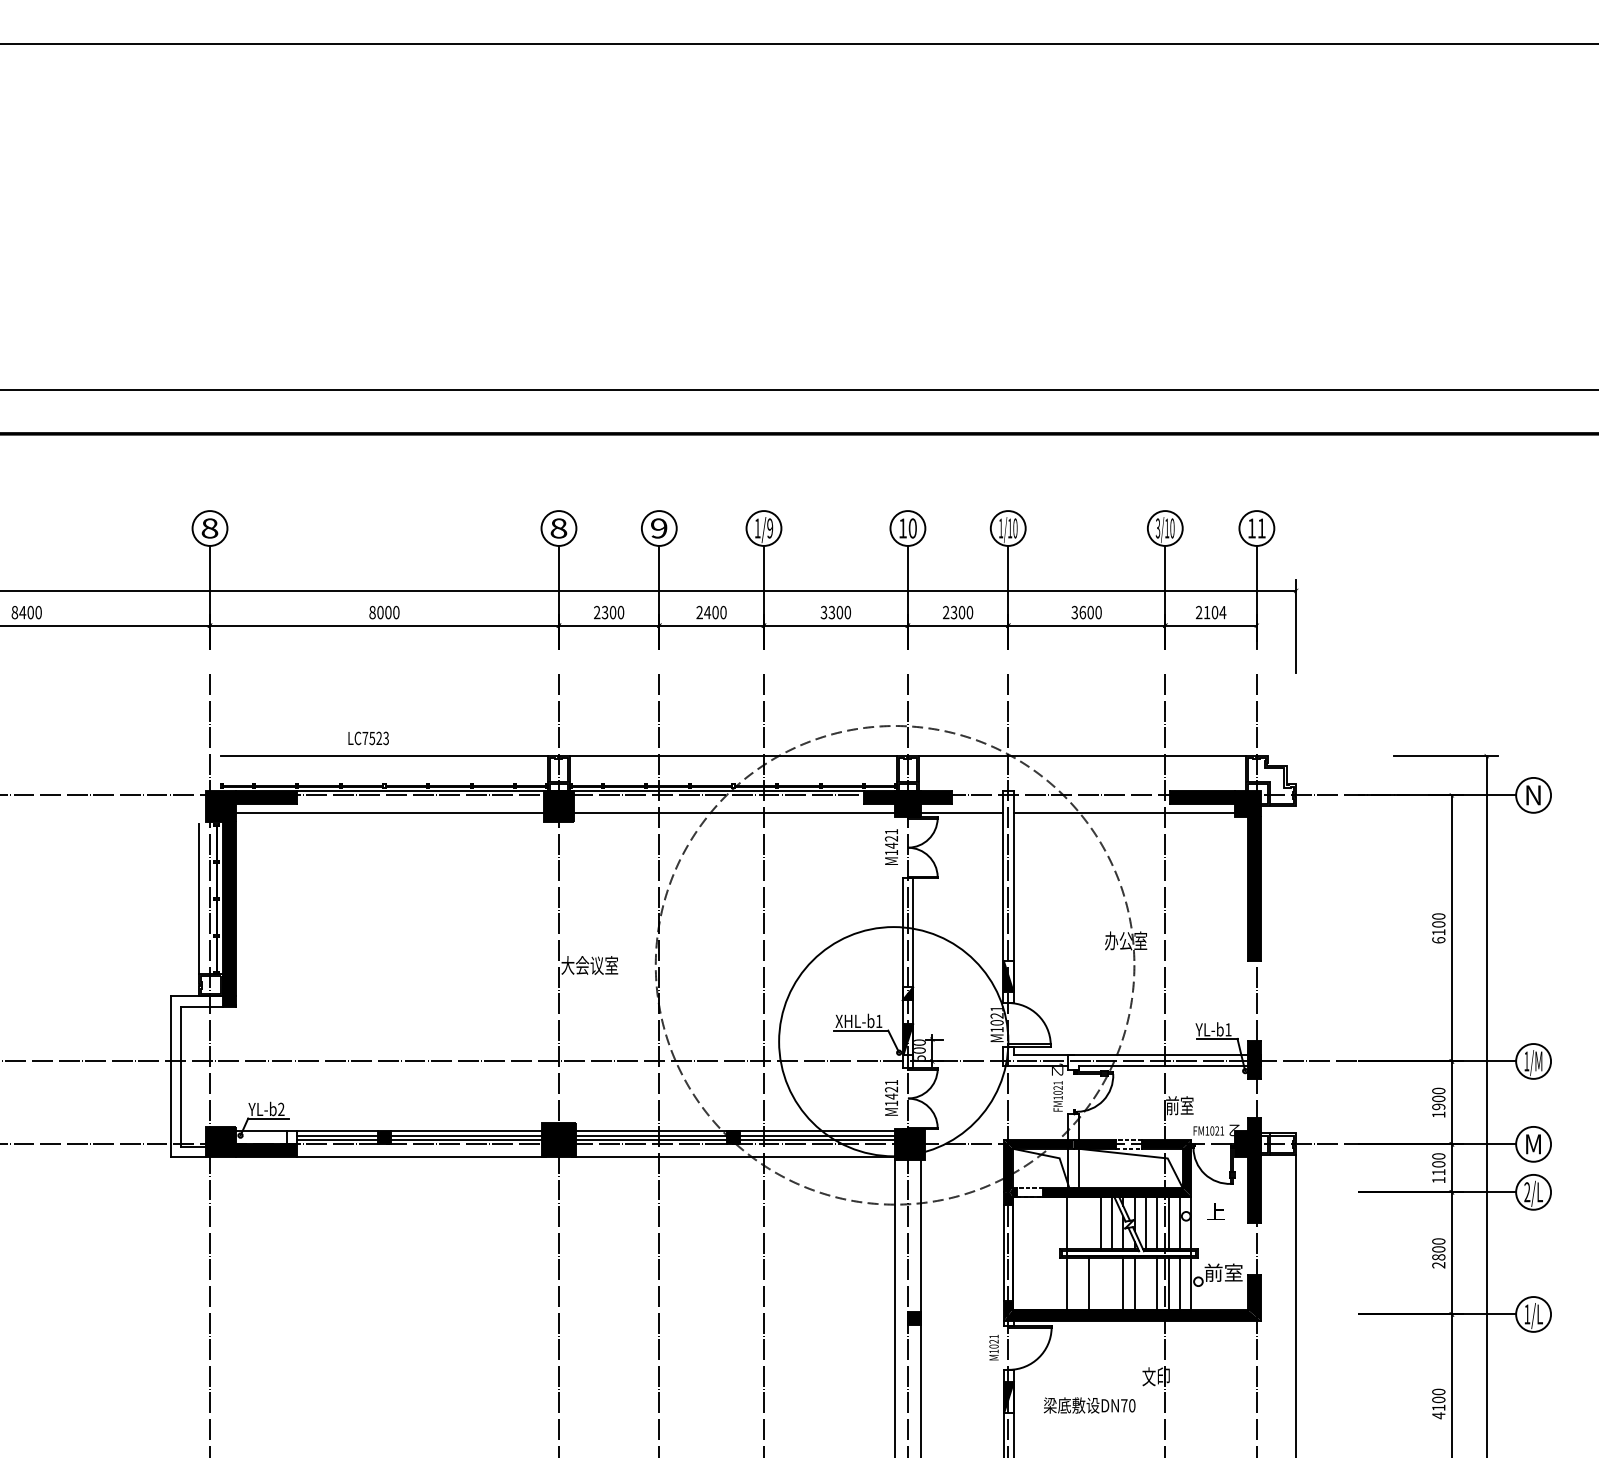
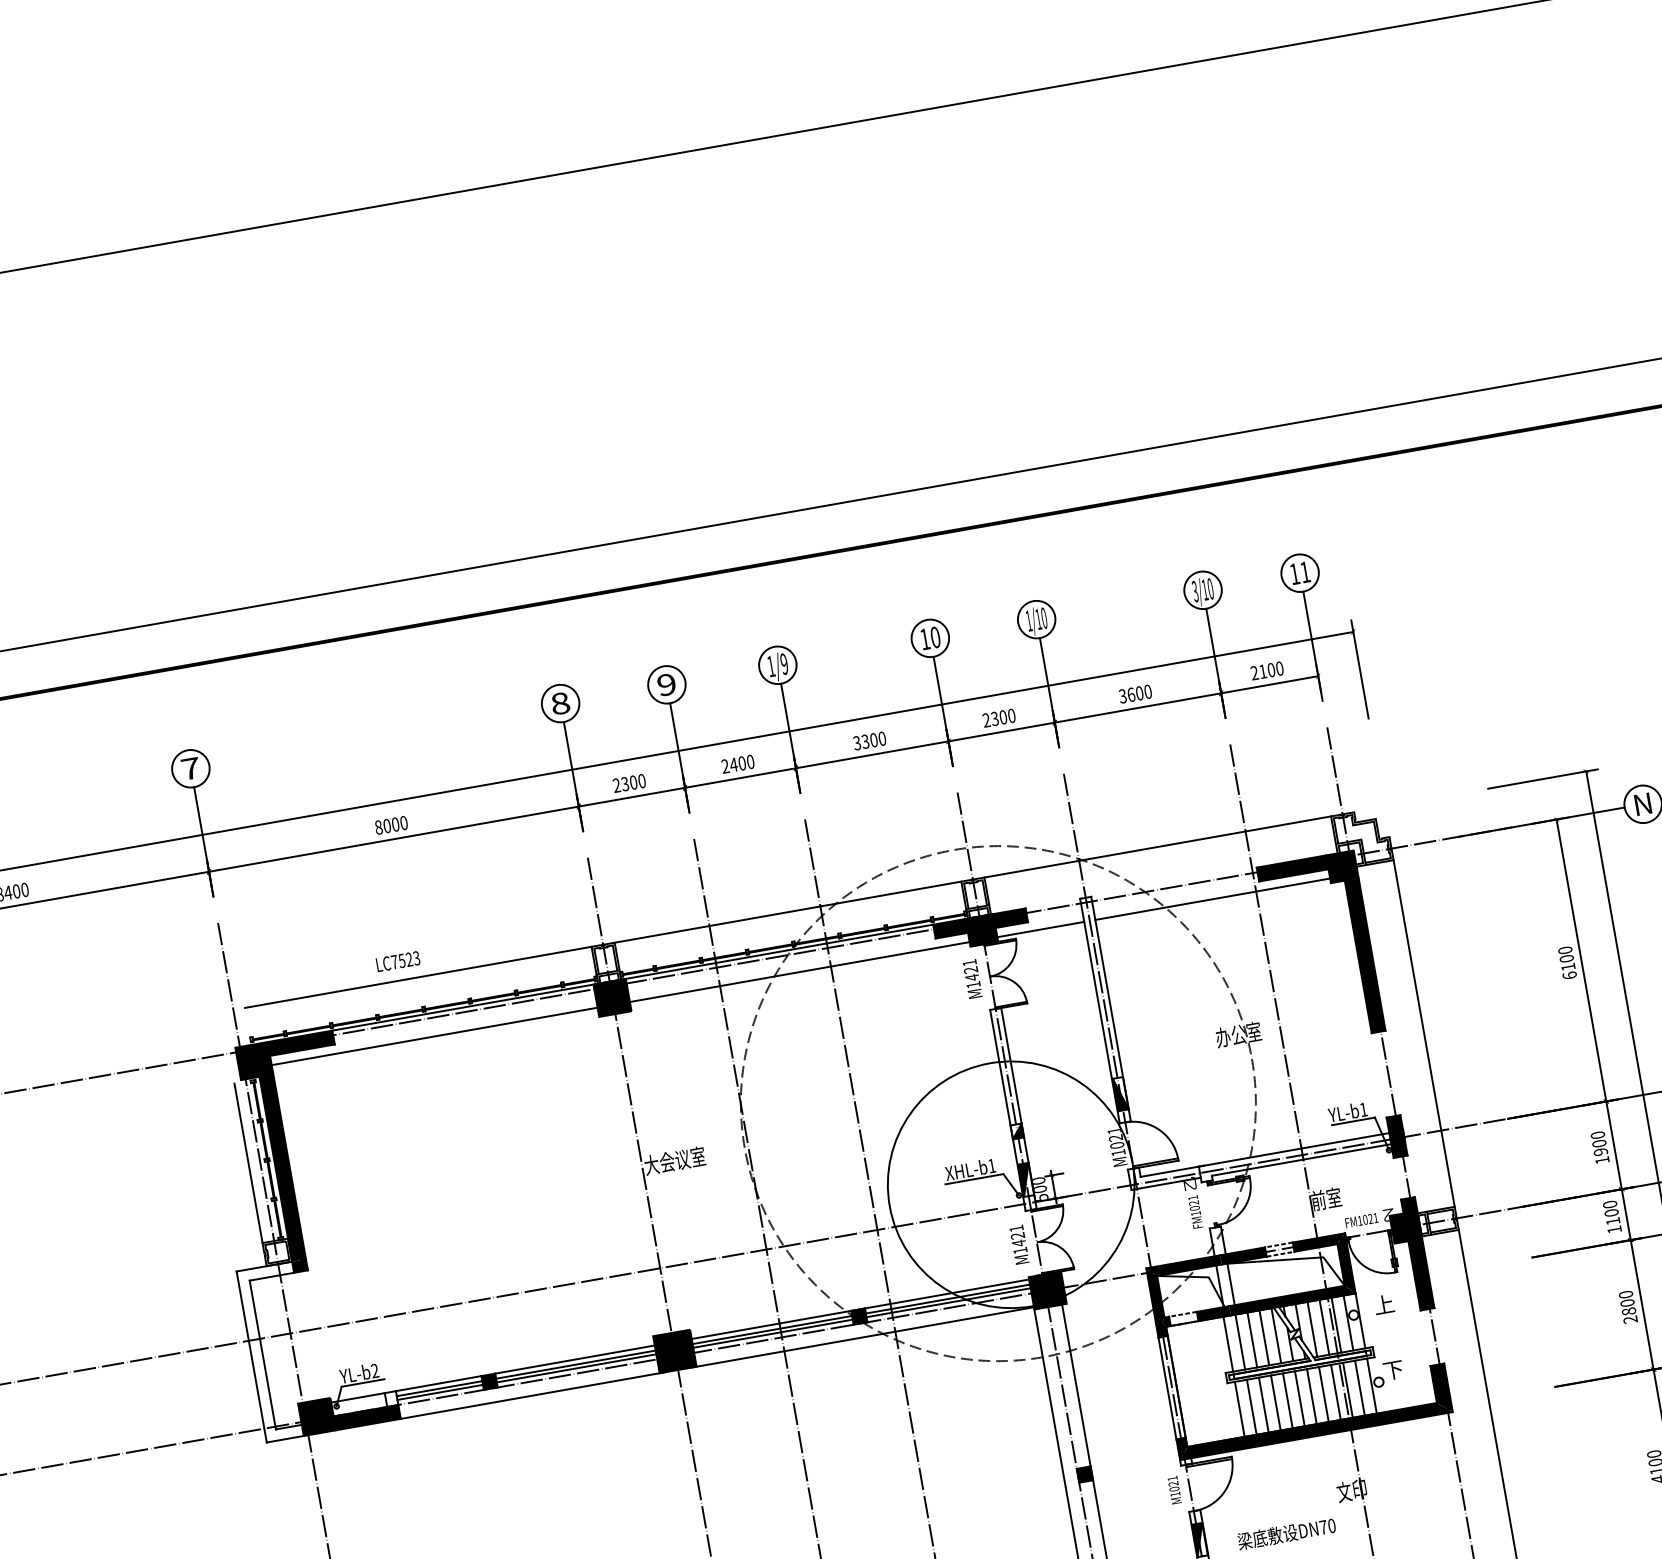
text: (209, 528) -> (190, 768), 8 -> 7
text: (1222, 612) -> (1279, 668), 2104 -> 2100
line: (1296, 969) -> (1424, 1033), added
line: (1078, 1222) -> (1240, 1341), added
line: (1089, 1222) -> (1252, 1339), added
text: (1223, 1272) -> (1403, 1367), 前室 -> 下
line: (1078, 1284) -> (1252, 1407), added
line: (1100, 1284) -> (1275, 1403), added
line: (1112, 1284) -> (1288, 1401), added
line: (1146, 1284) -> (1324, 1394), added

